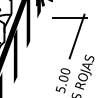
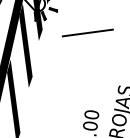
line: (76, 36) -> (101, 60), removed

